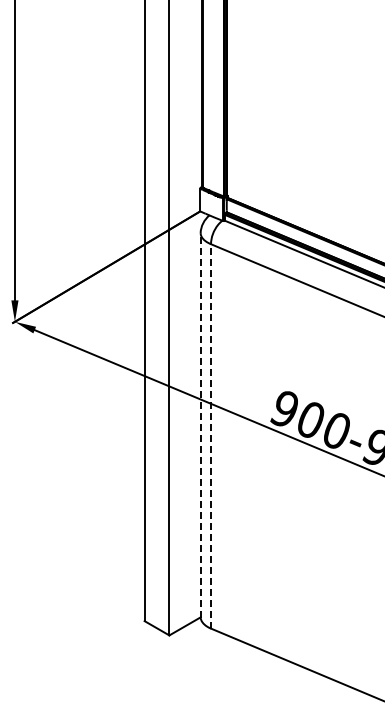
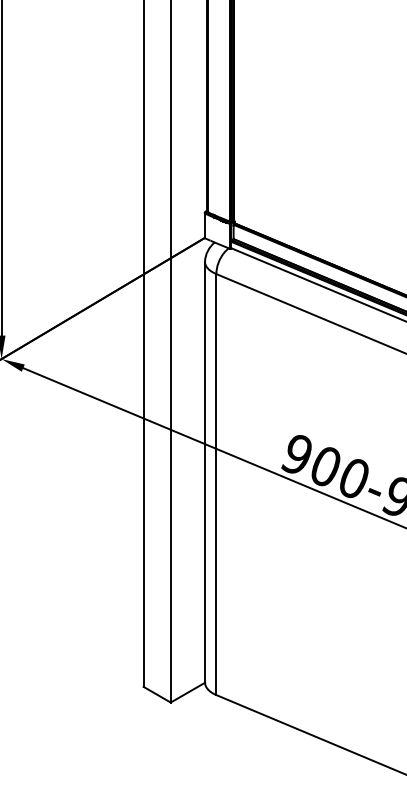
line: (200, 424) -> (204, 471), dashed -> solid
line: (211, 435) -> (216, 483), dashed -> solid

